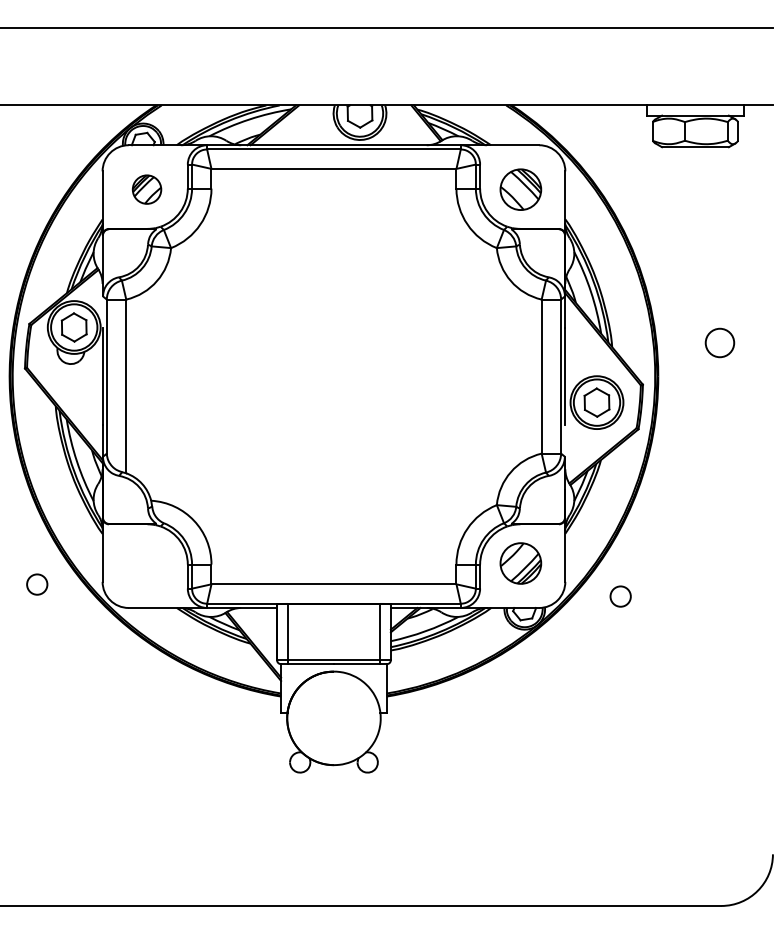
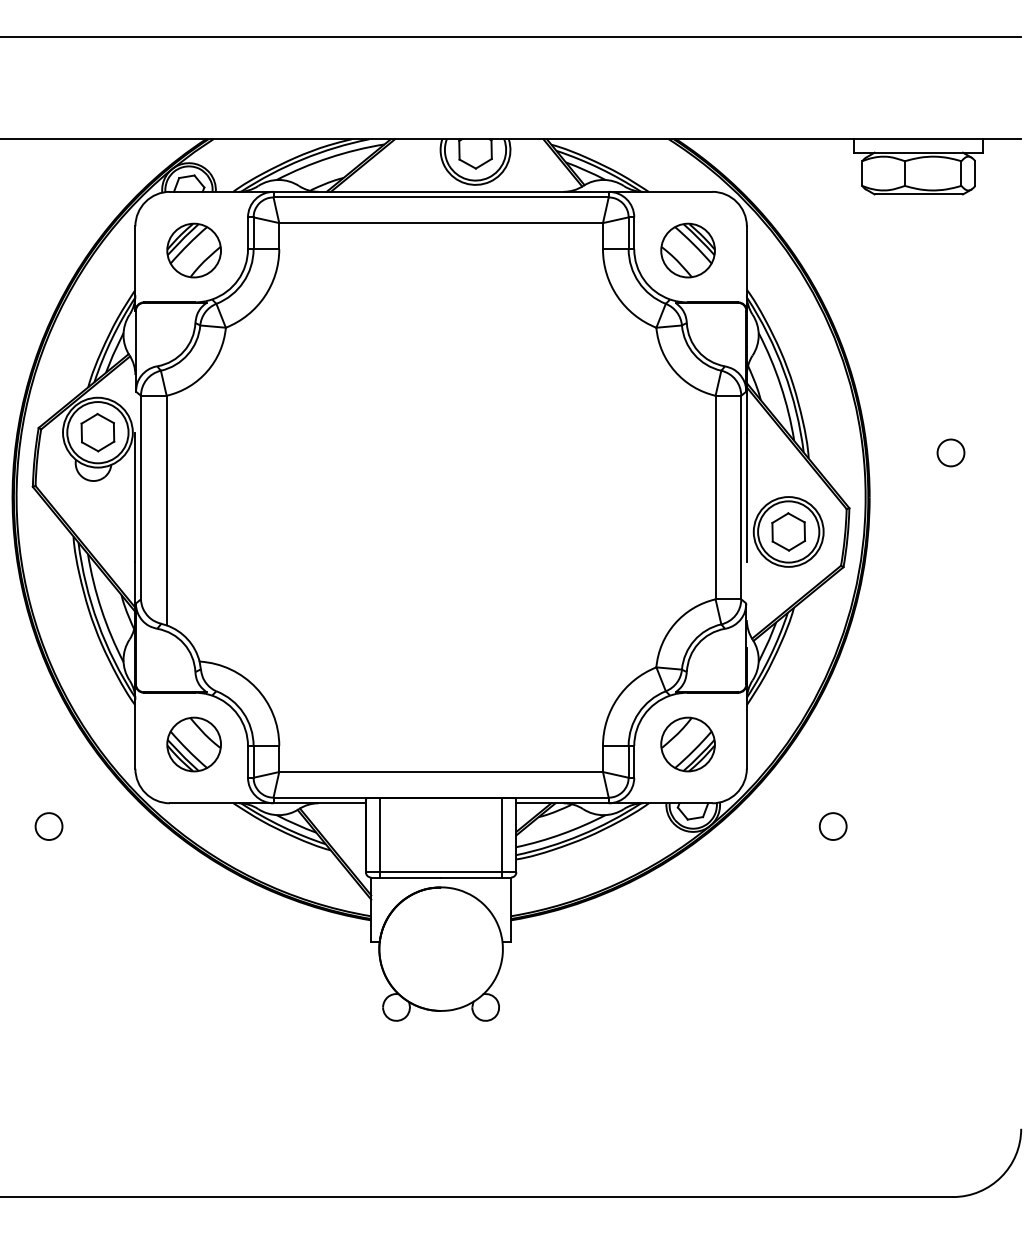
part: (146, 189) -> (193, 250), size x1.43
circle: (719, 342) -> (950, 452), size x0.71
part: (146, 563) -> (193, 744), added
circle: (37, 584) -> (49, 826), moved
circle: (620, 596) -> (832, 826), moved

